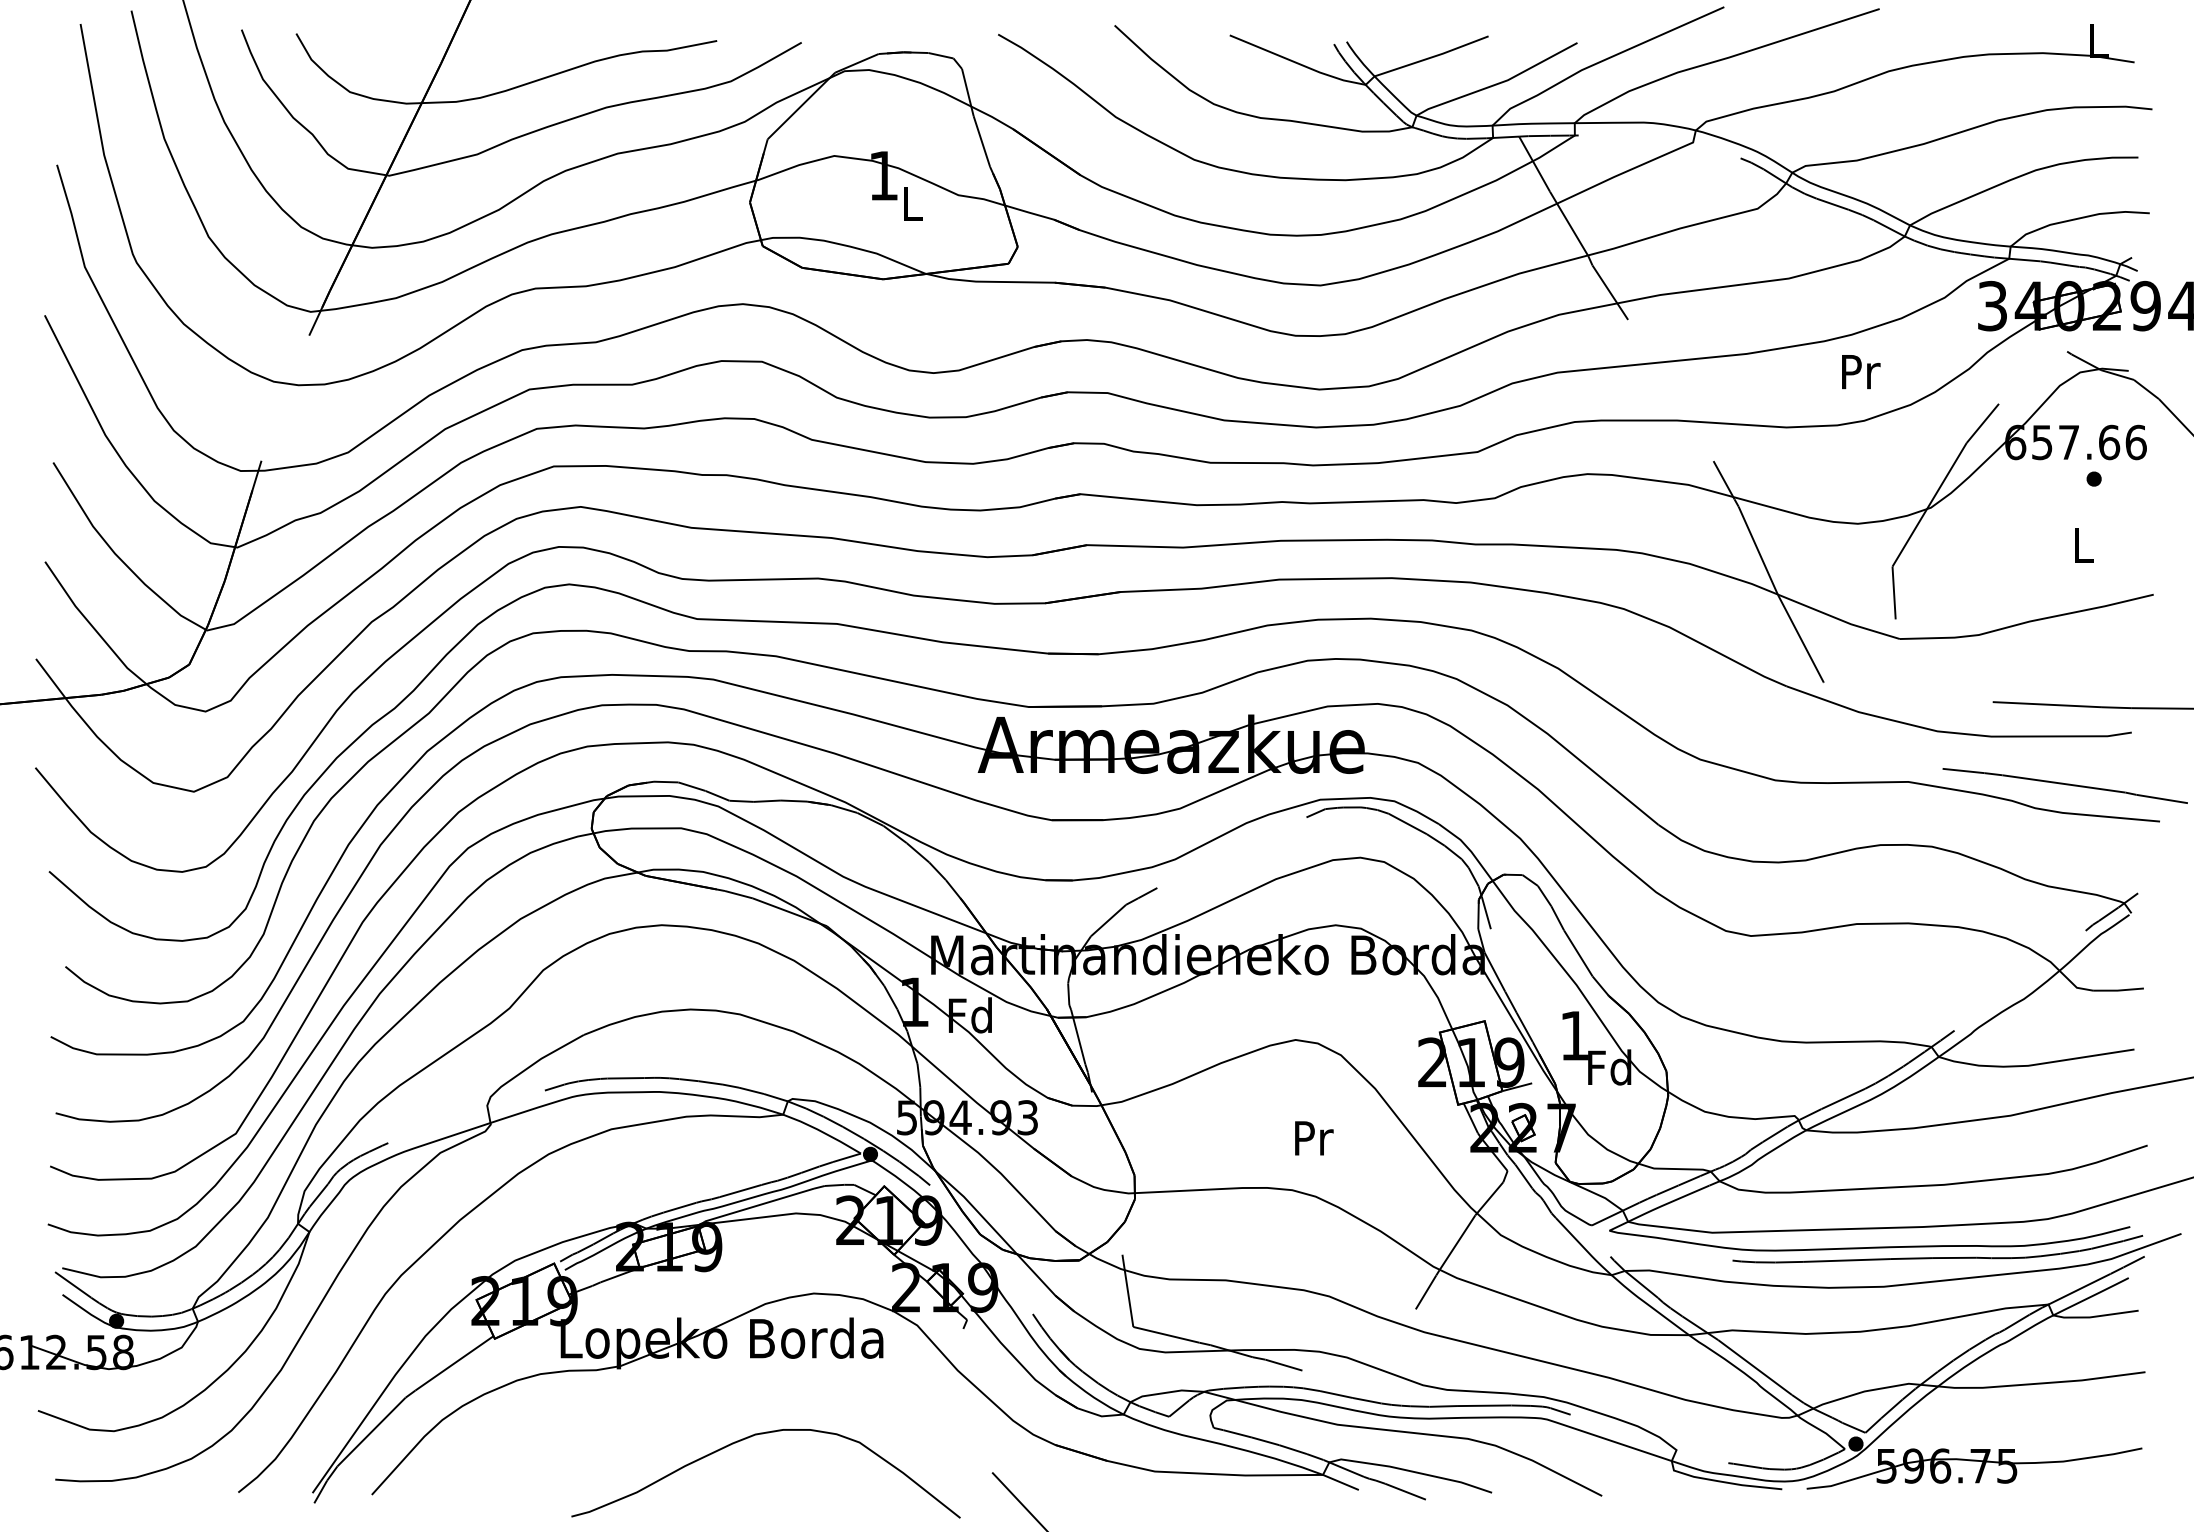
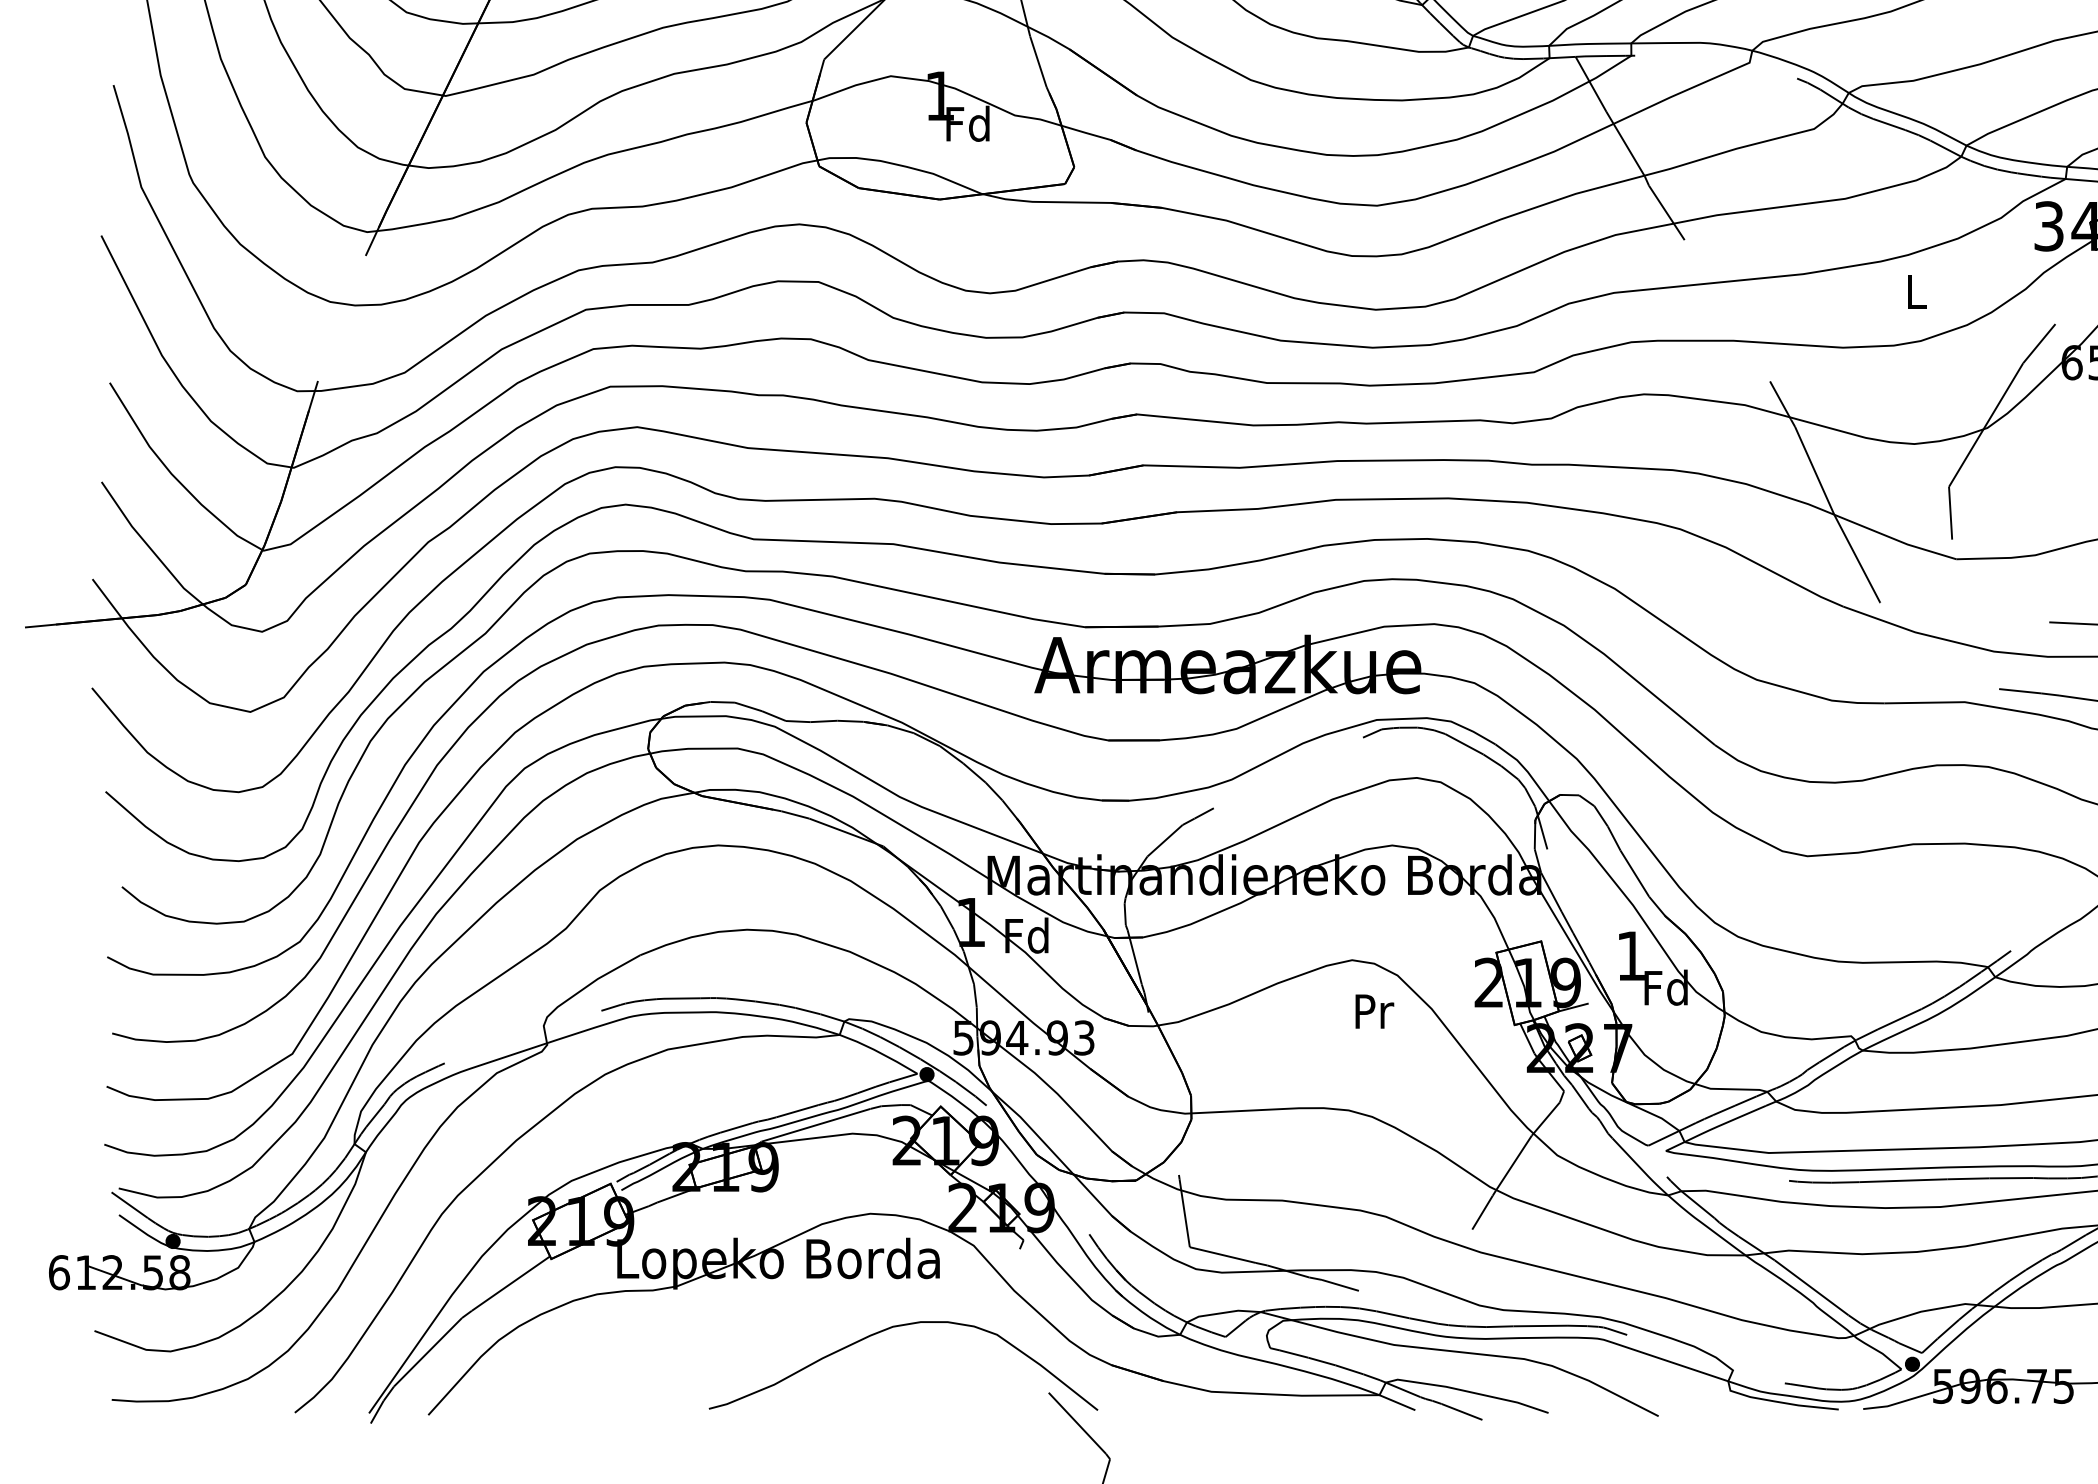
text: (911, 203) -> (968, 123), L -> Fd
text: (1861, 372) -> (1918, 292), Pr -> L
text: (1314, 1138) -> (1375, 1011), moved
curve: (751, 1437) -> (889, 1329), moved

